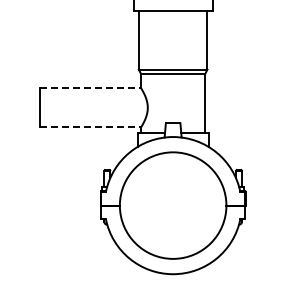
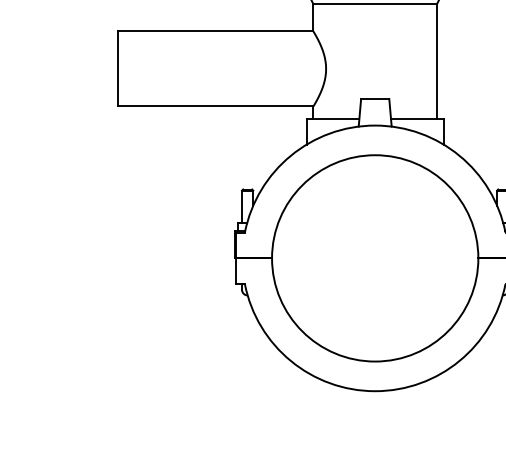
line: (91, 88) -> (217, 31), dashed -> solid
line: (91, 127) -> (217, 107), dashed -> solid

